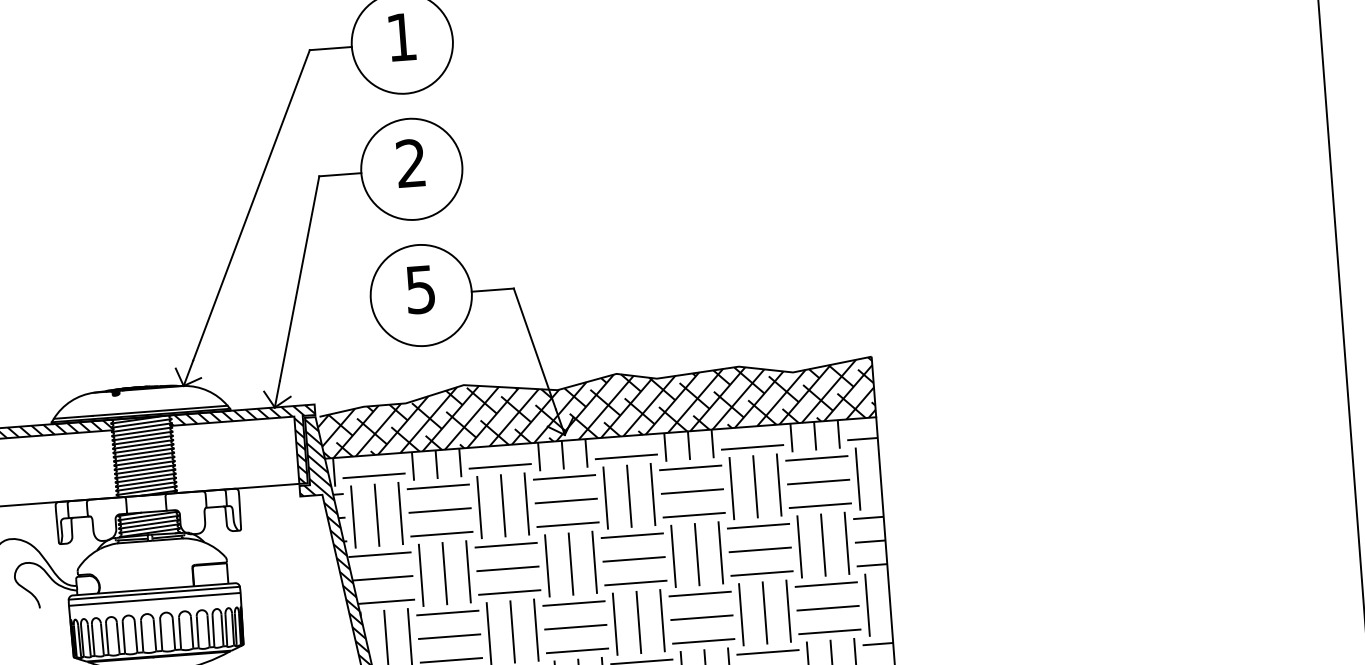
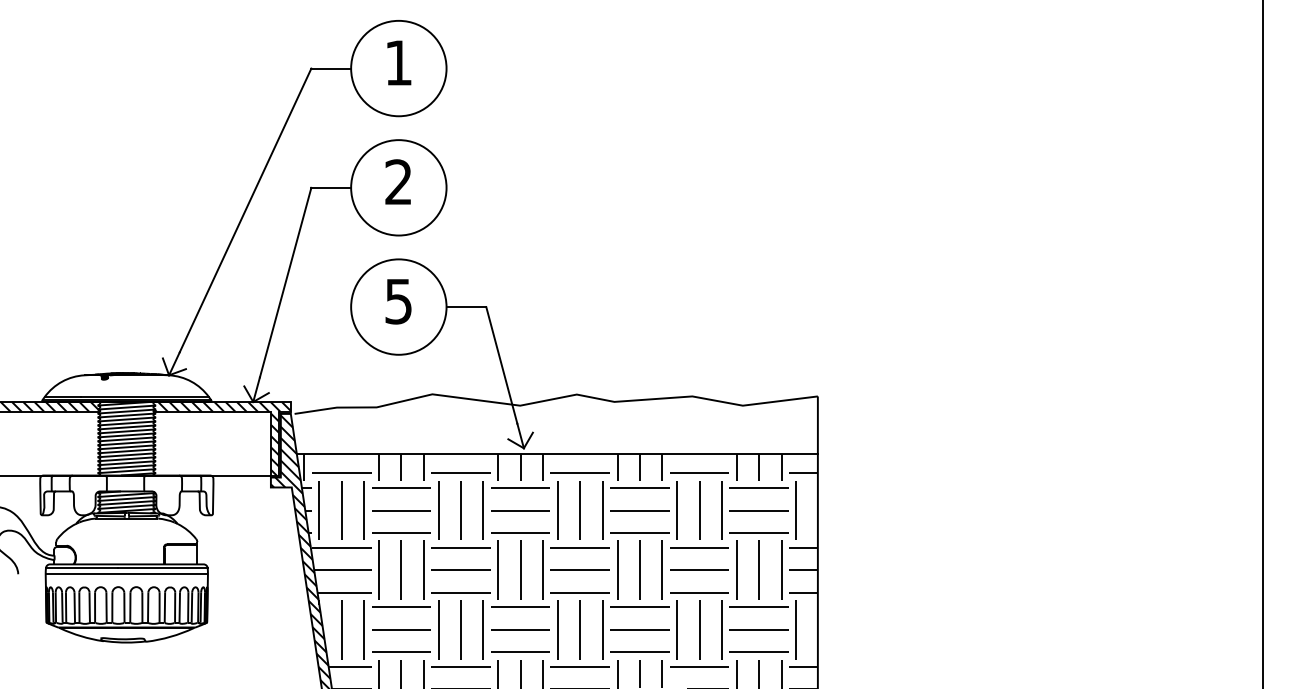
hatch: (595, 407) -> (554, 424), removed

